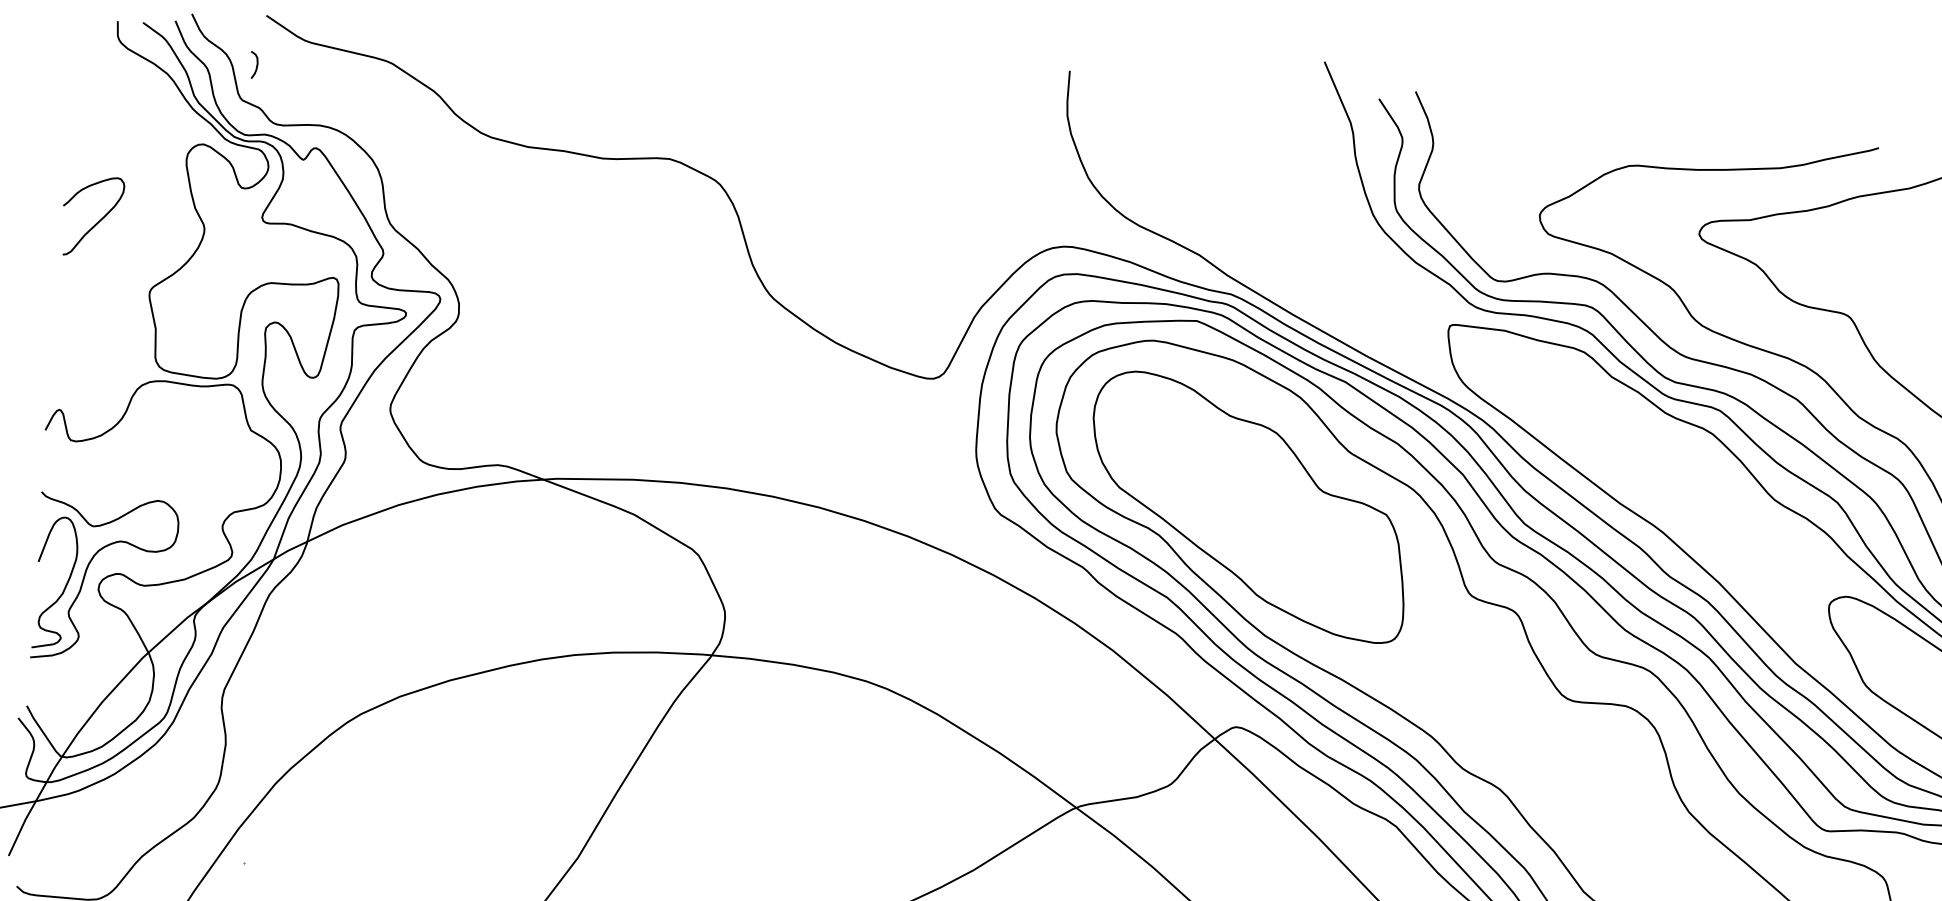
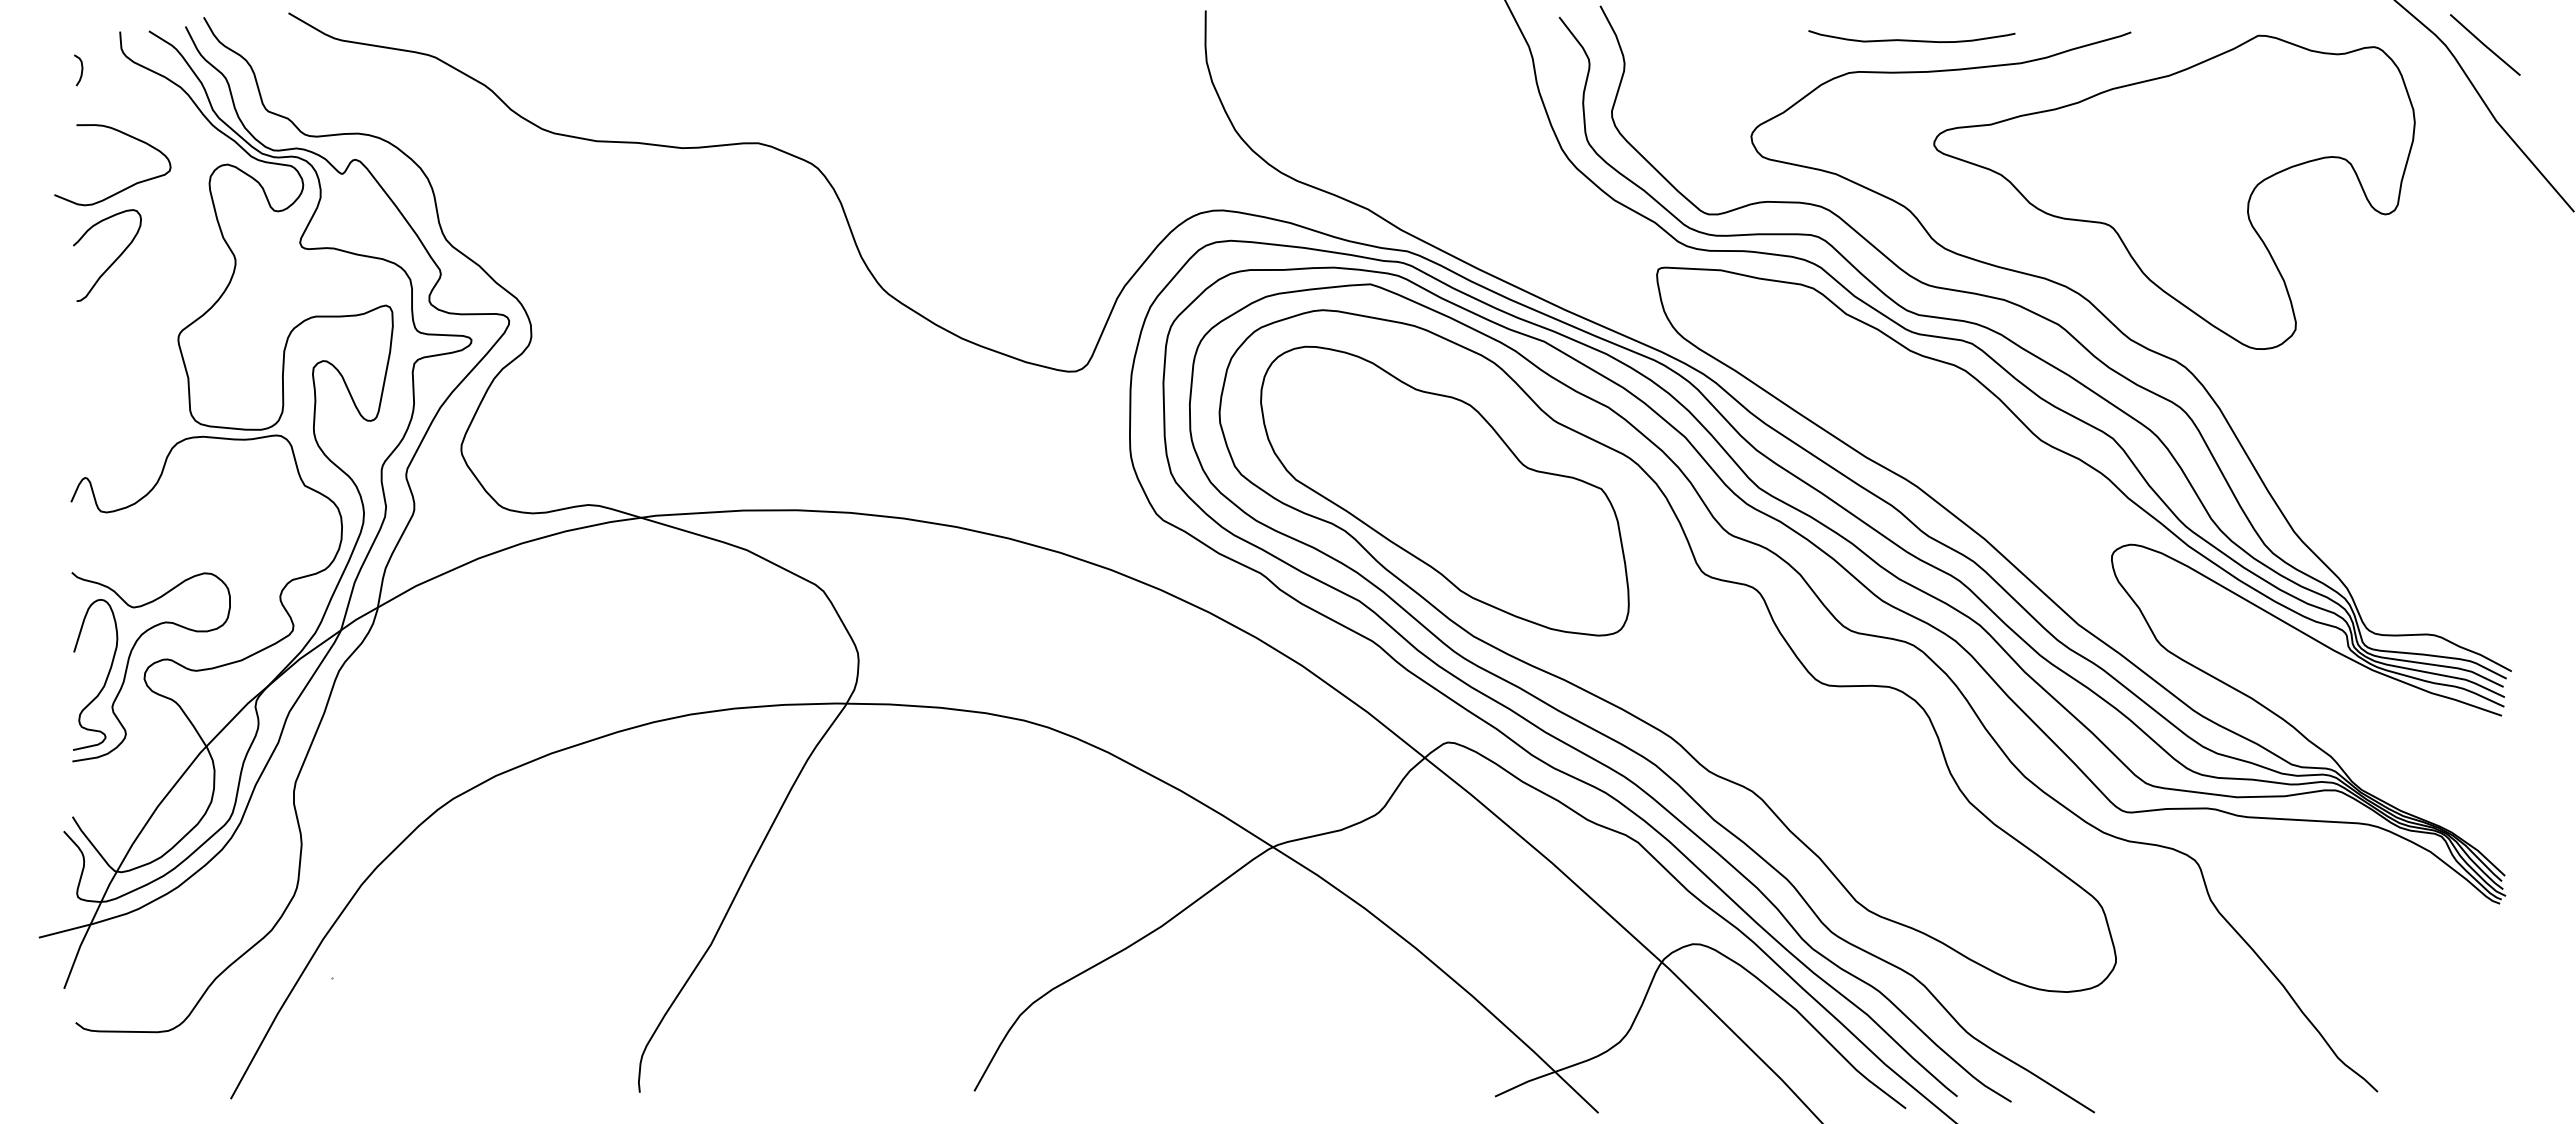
curve: (256, 65) -> (81, 70), moved
curve: (1686, 140) -> (1911, 39), added
curve: (111, 158) -> (124, 188), added

